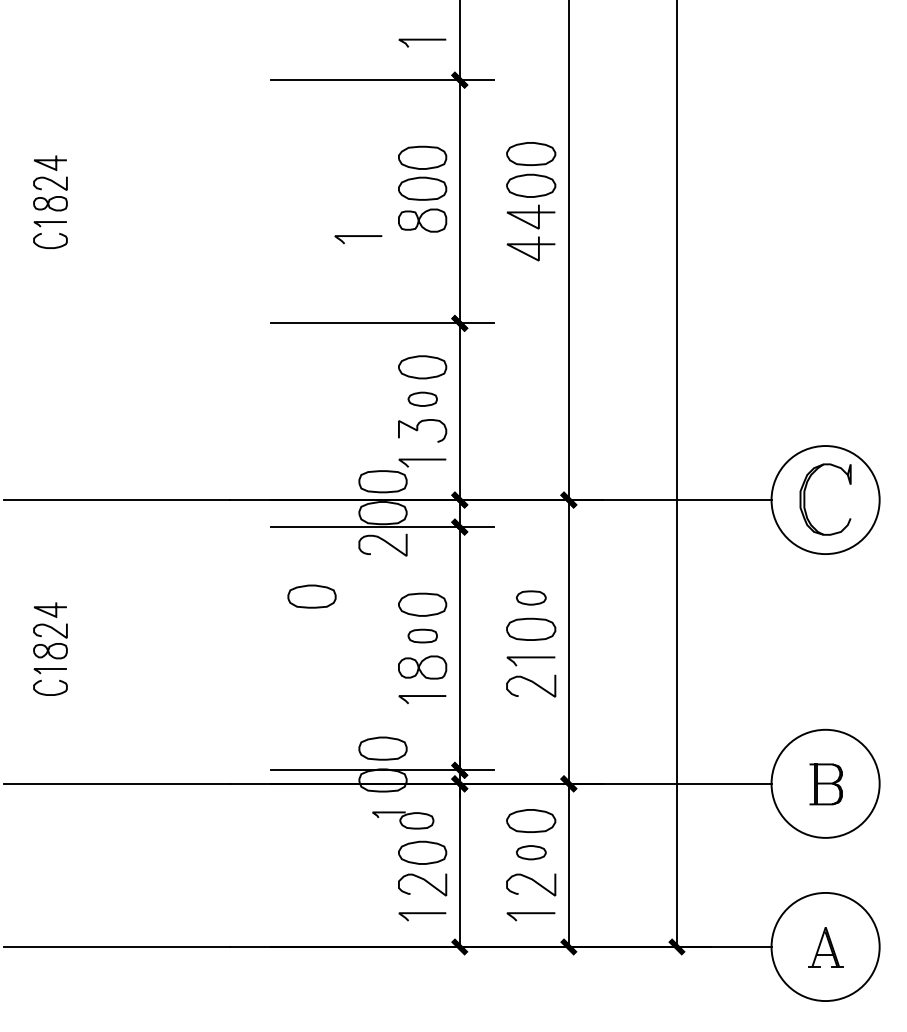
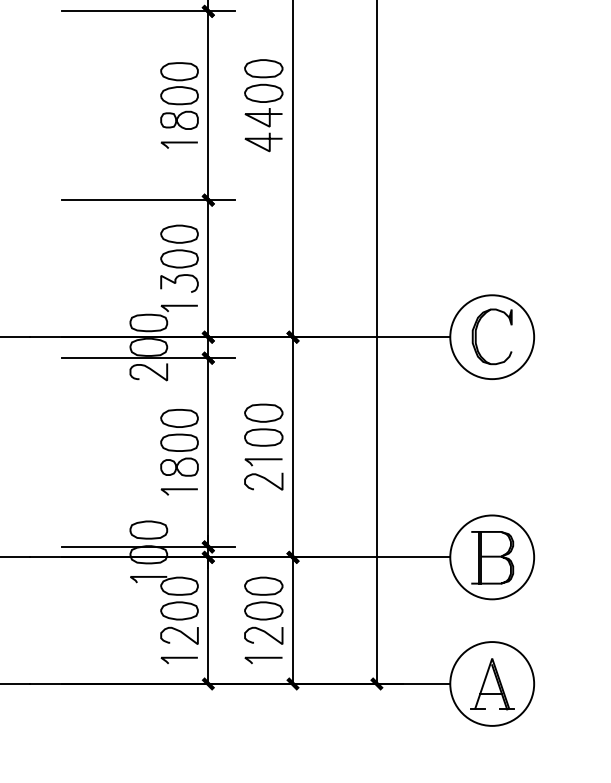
line: (358, 236) -> (179, 142), moved
part: (422, 399) -> (179, 259), size x1.67
part: (311, 596) -> (93, 412), removed
part: (531, 597) -> (264, 412), size x1.67
part: (422, 635) -> (179, 442), size x1.67
part: (825, 784) -> (492, 557), size x1.67
part: (403, 820) -> (164, 585), size x1.43
part: (531, 852) -> (264, 610), size x1.67
part: (825, 946) -> (492, 683), size x1.67

